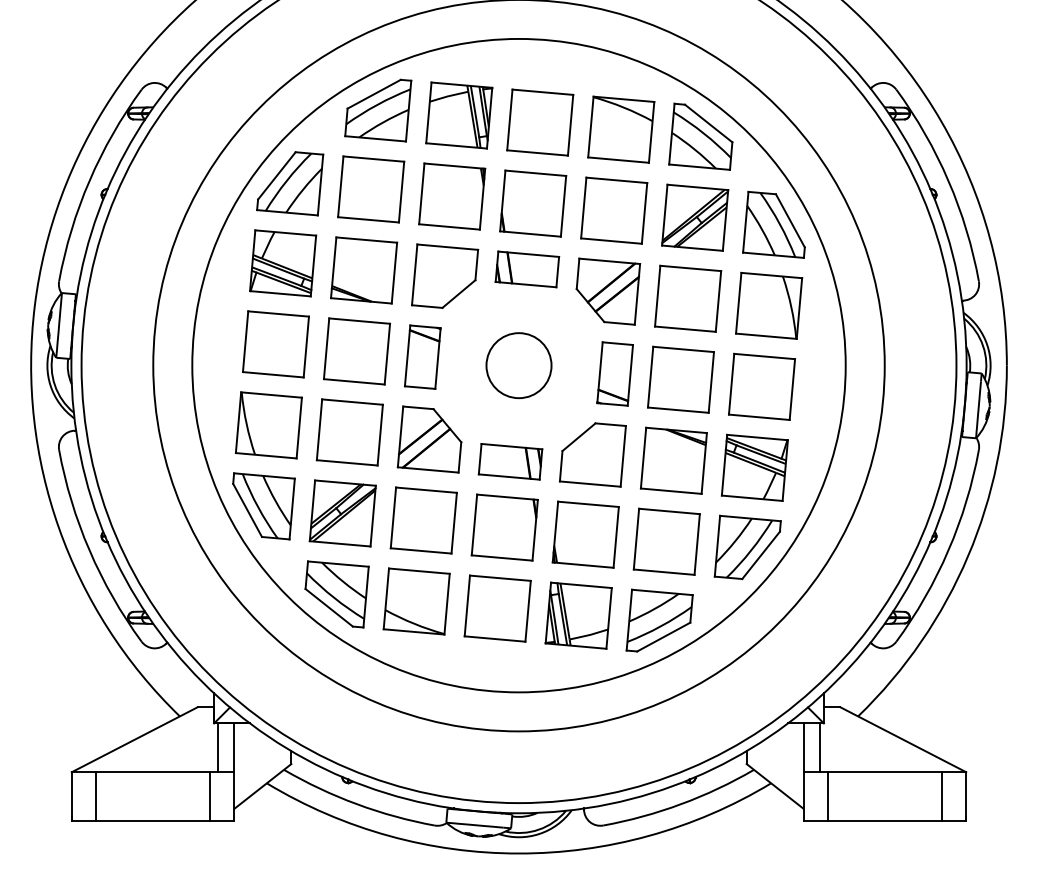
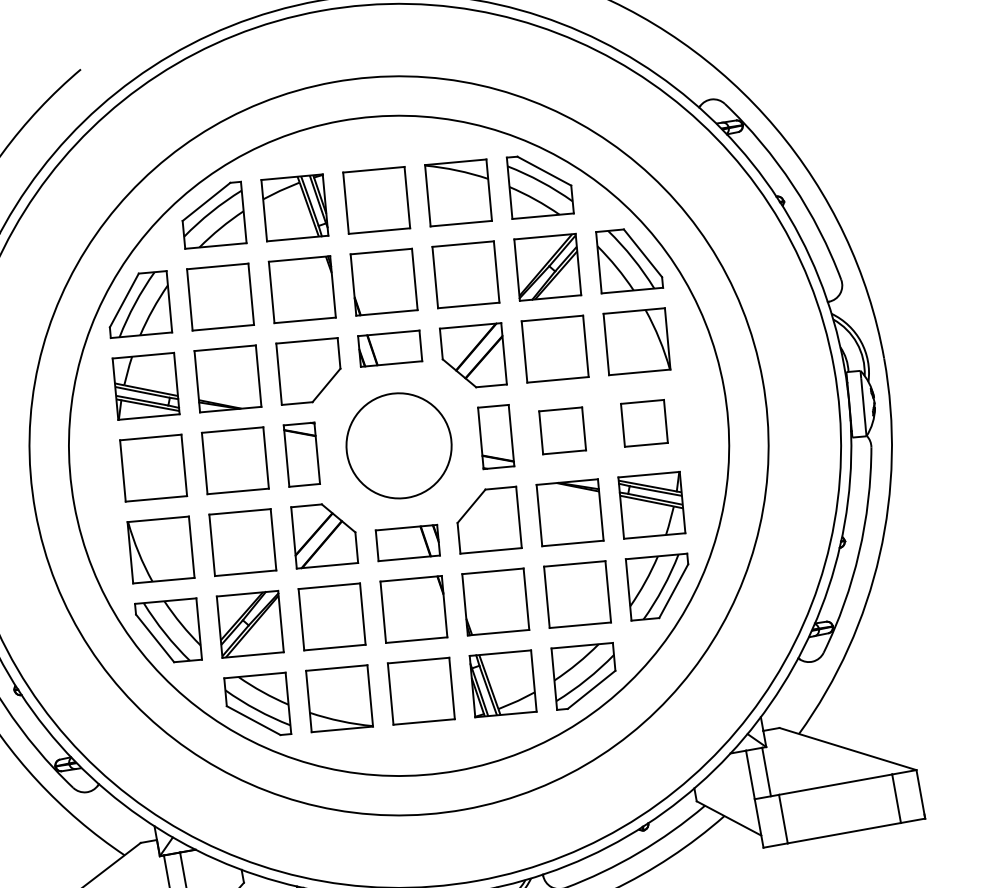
circle: (518, 365) -> (398, 445), size x1.6
part: (680, 379) -> (562, 430), size x0.7
part: (761, 386) -> (643, 423), size x0.7

